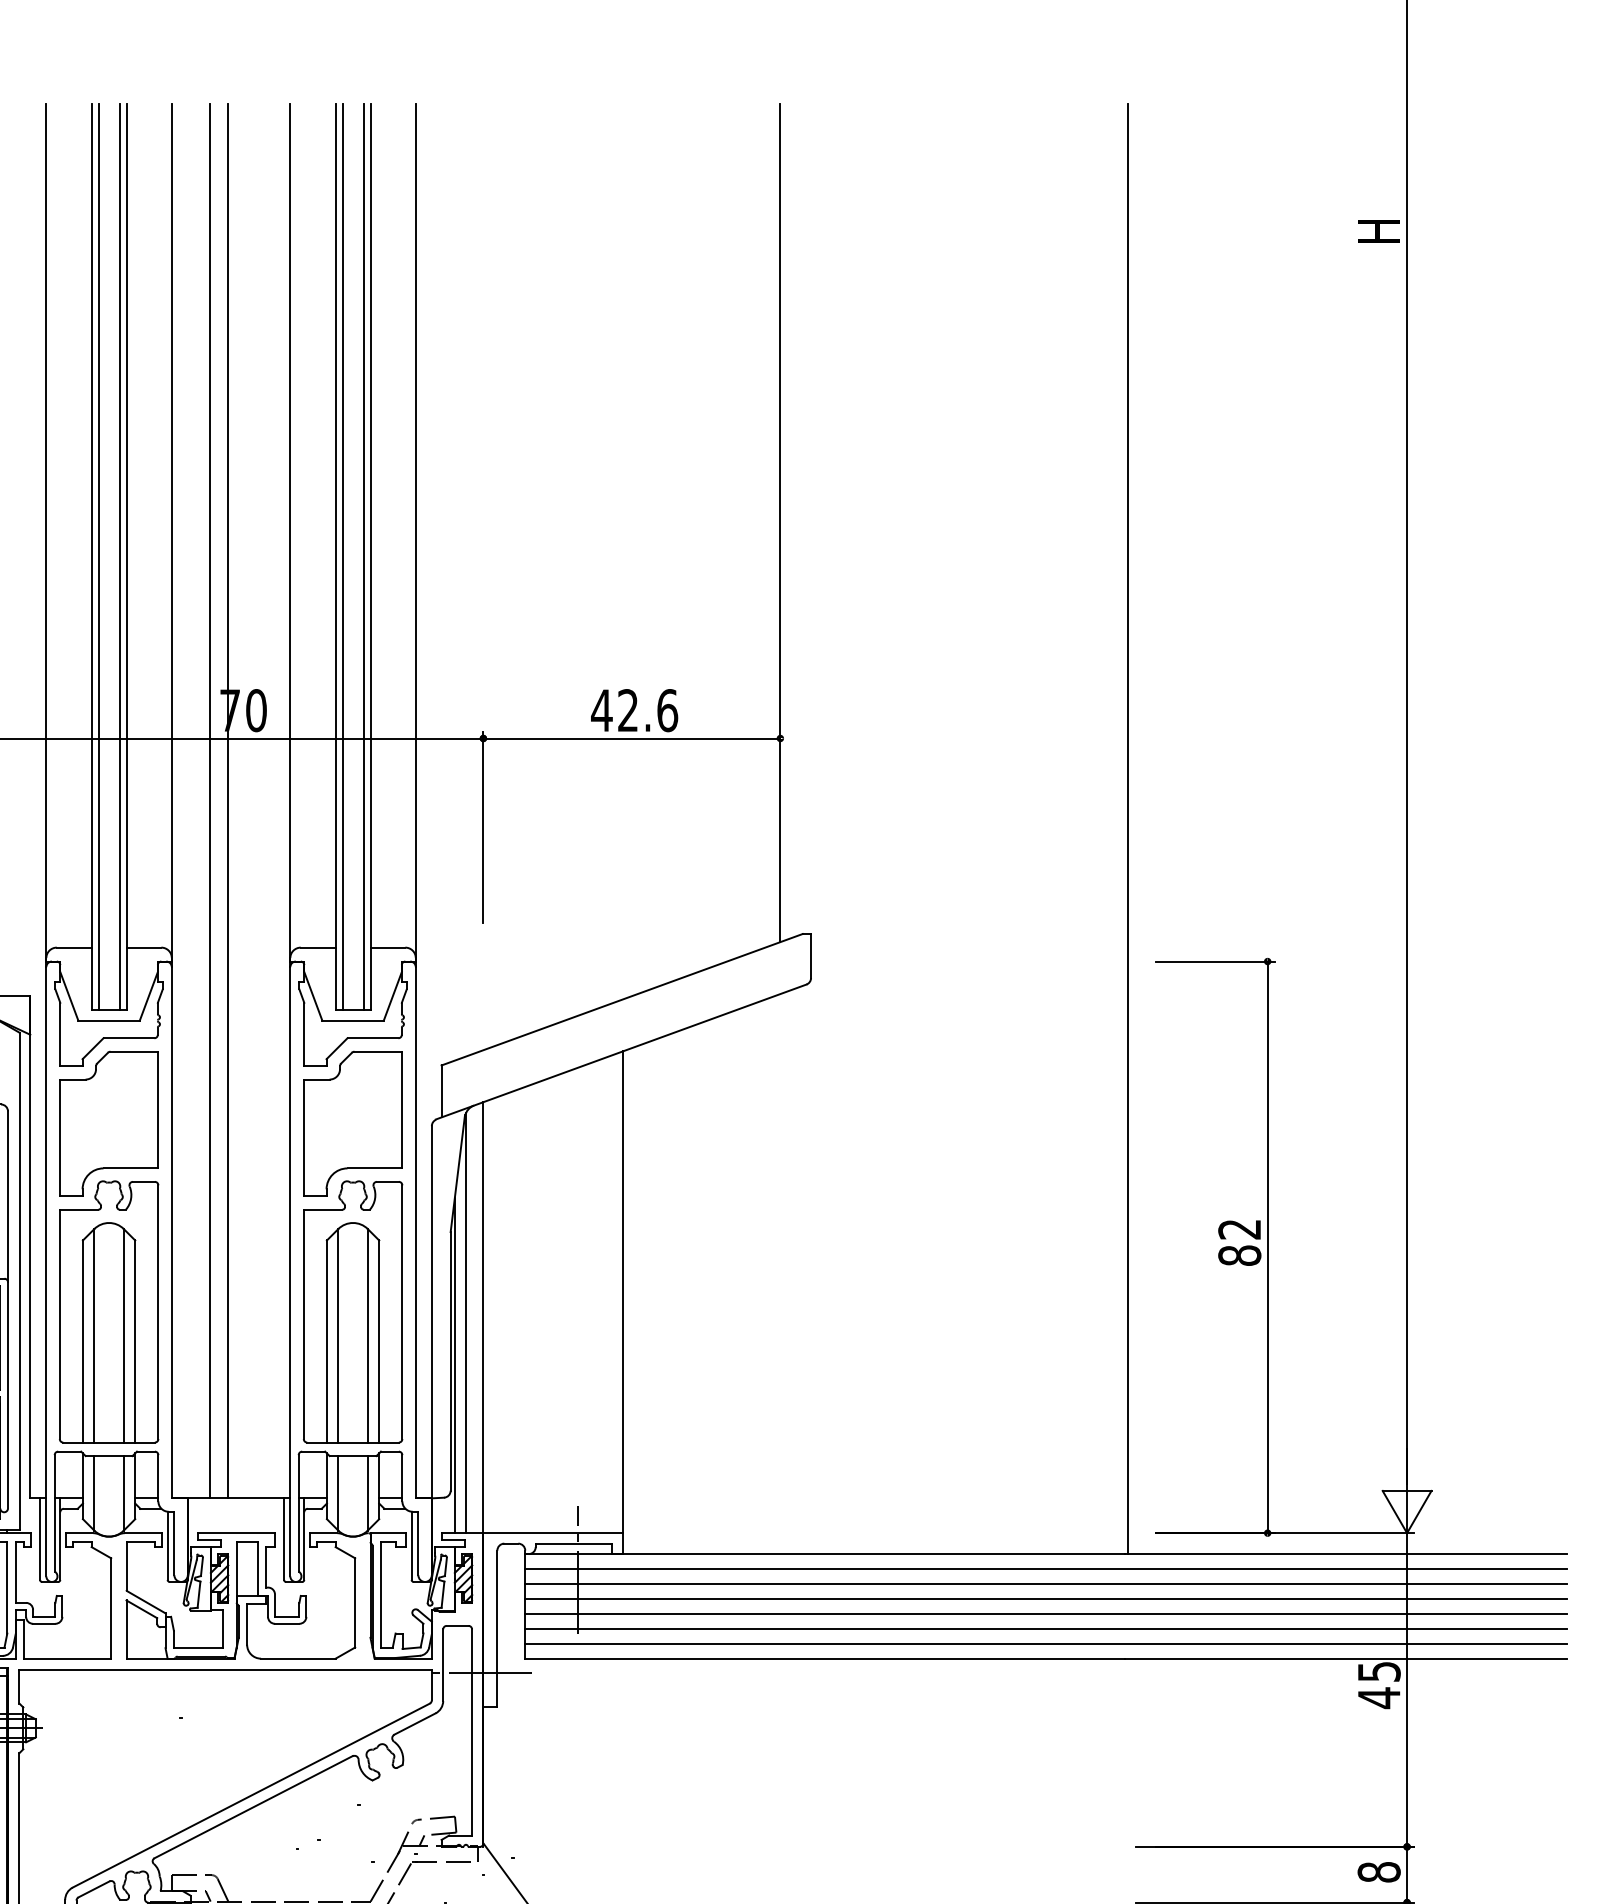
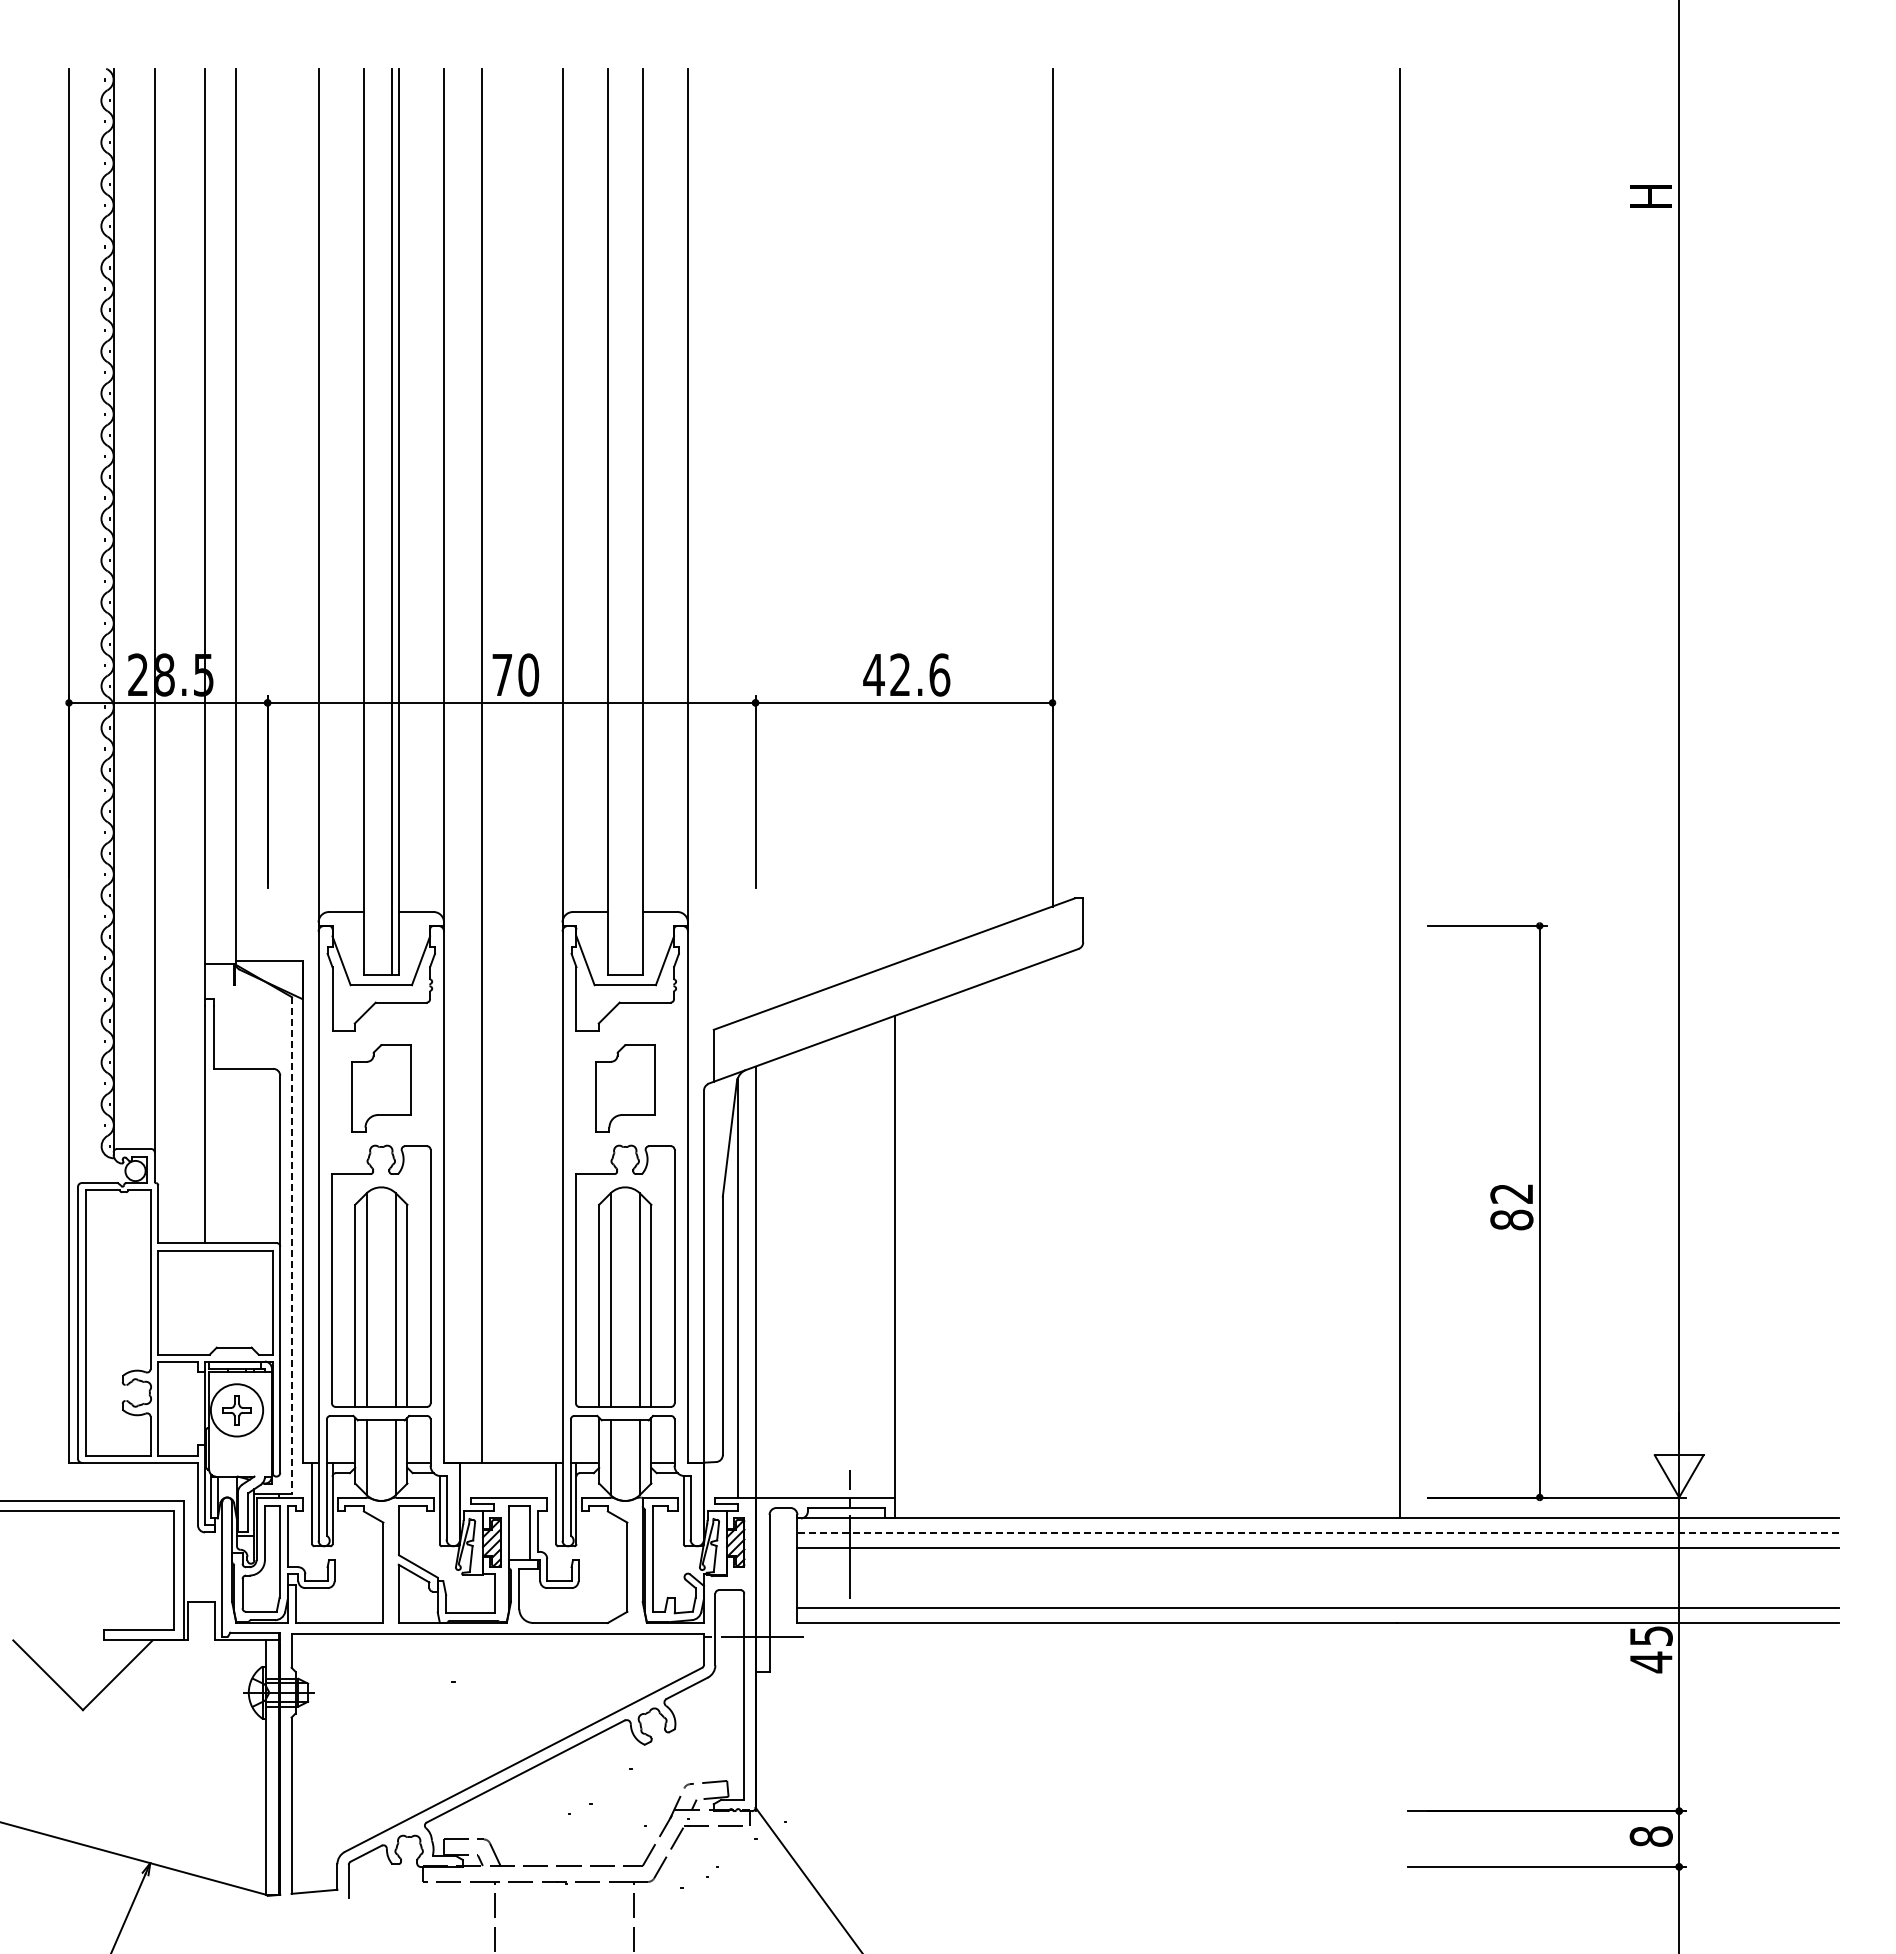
line: (98, 557) -> (370, 521), removed
line: (342, 557) -> (614, 521), removed
line: (363, 557) -> (635, 521), removed
line: (227, 801) -> (499, 765), removed
part: (109, 1124) -> (381, 1088), size x0.6
part: (353, 1124) -> (625, 1088), size x0.6
line: (20, 1282) -> (292, 1246), solid -> dashed
line: (455, 1365) -> (727, 1329), removed
line: (1046, 1569) -> (1318, 1533), solid -> dashed
line: (1046, 1599) -> (1318, 1563), removed
line: (1046, 1614) -> (1318, 1578), removed
line: (1046, 1629) -> (1318, 1593), removed

